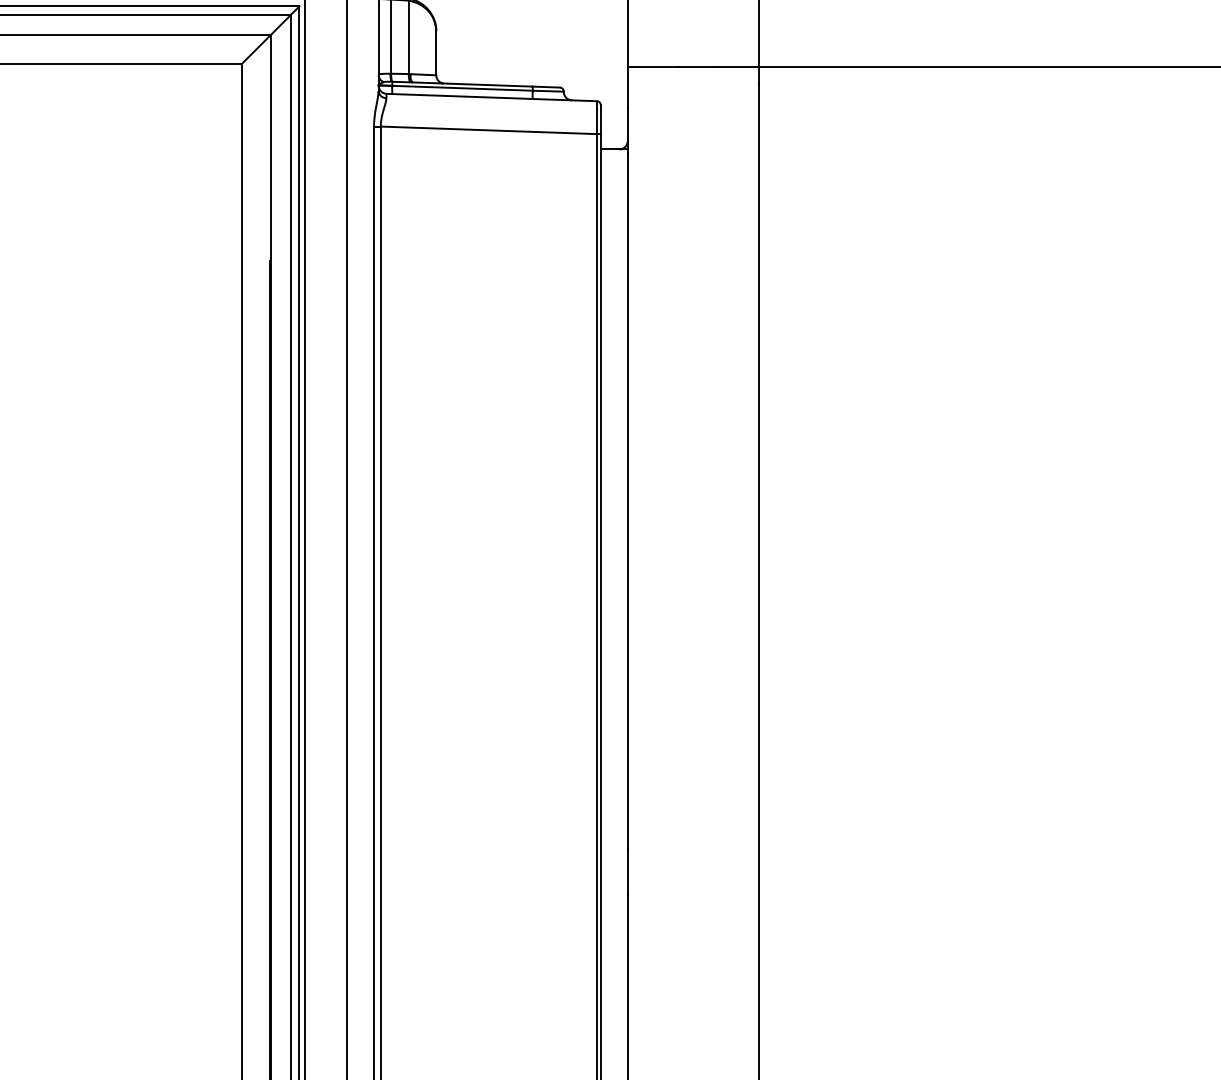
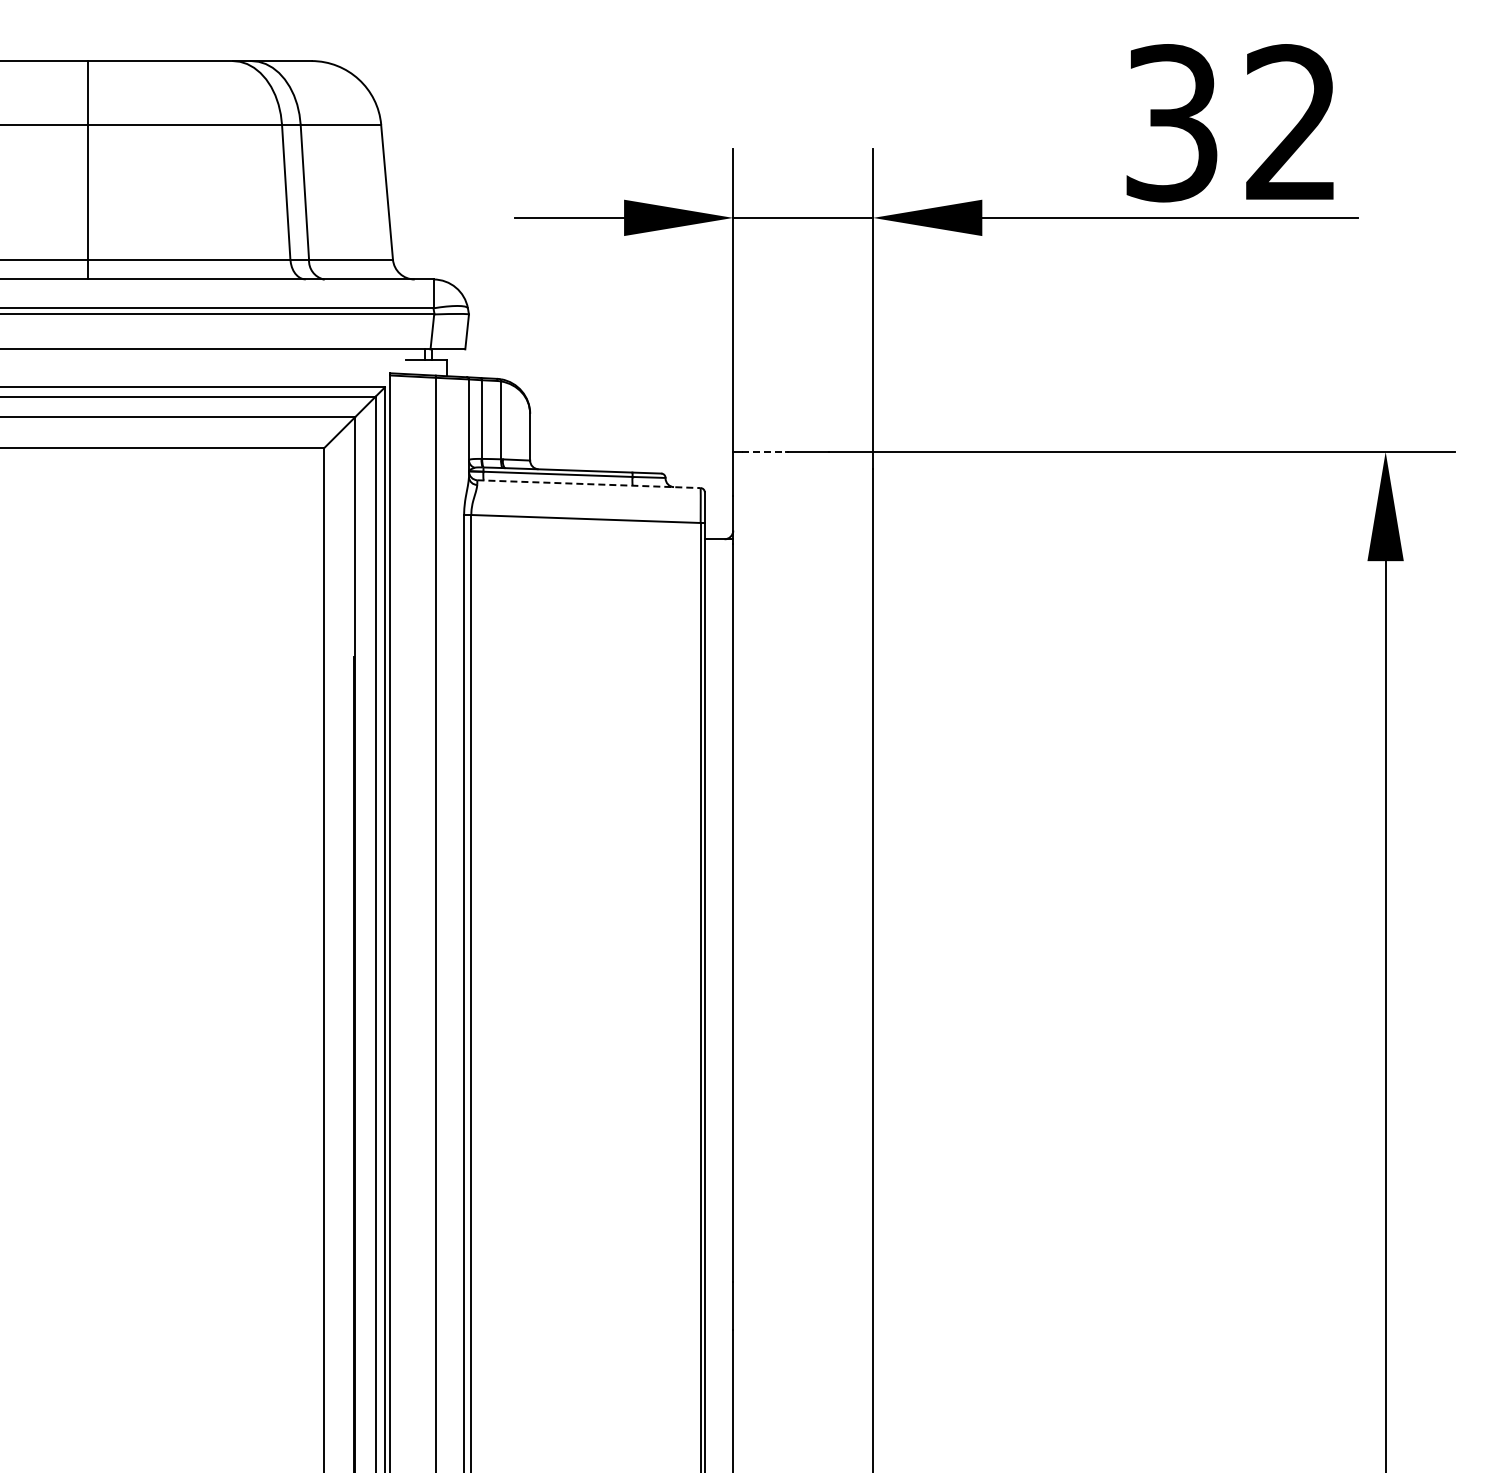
line: (656, 66) -> (763, 451), solid -> dashed
line: (492, 97) -> (589, 484), solid -> dashed

